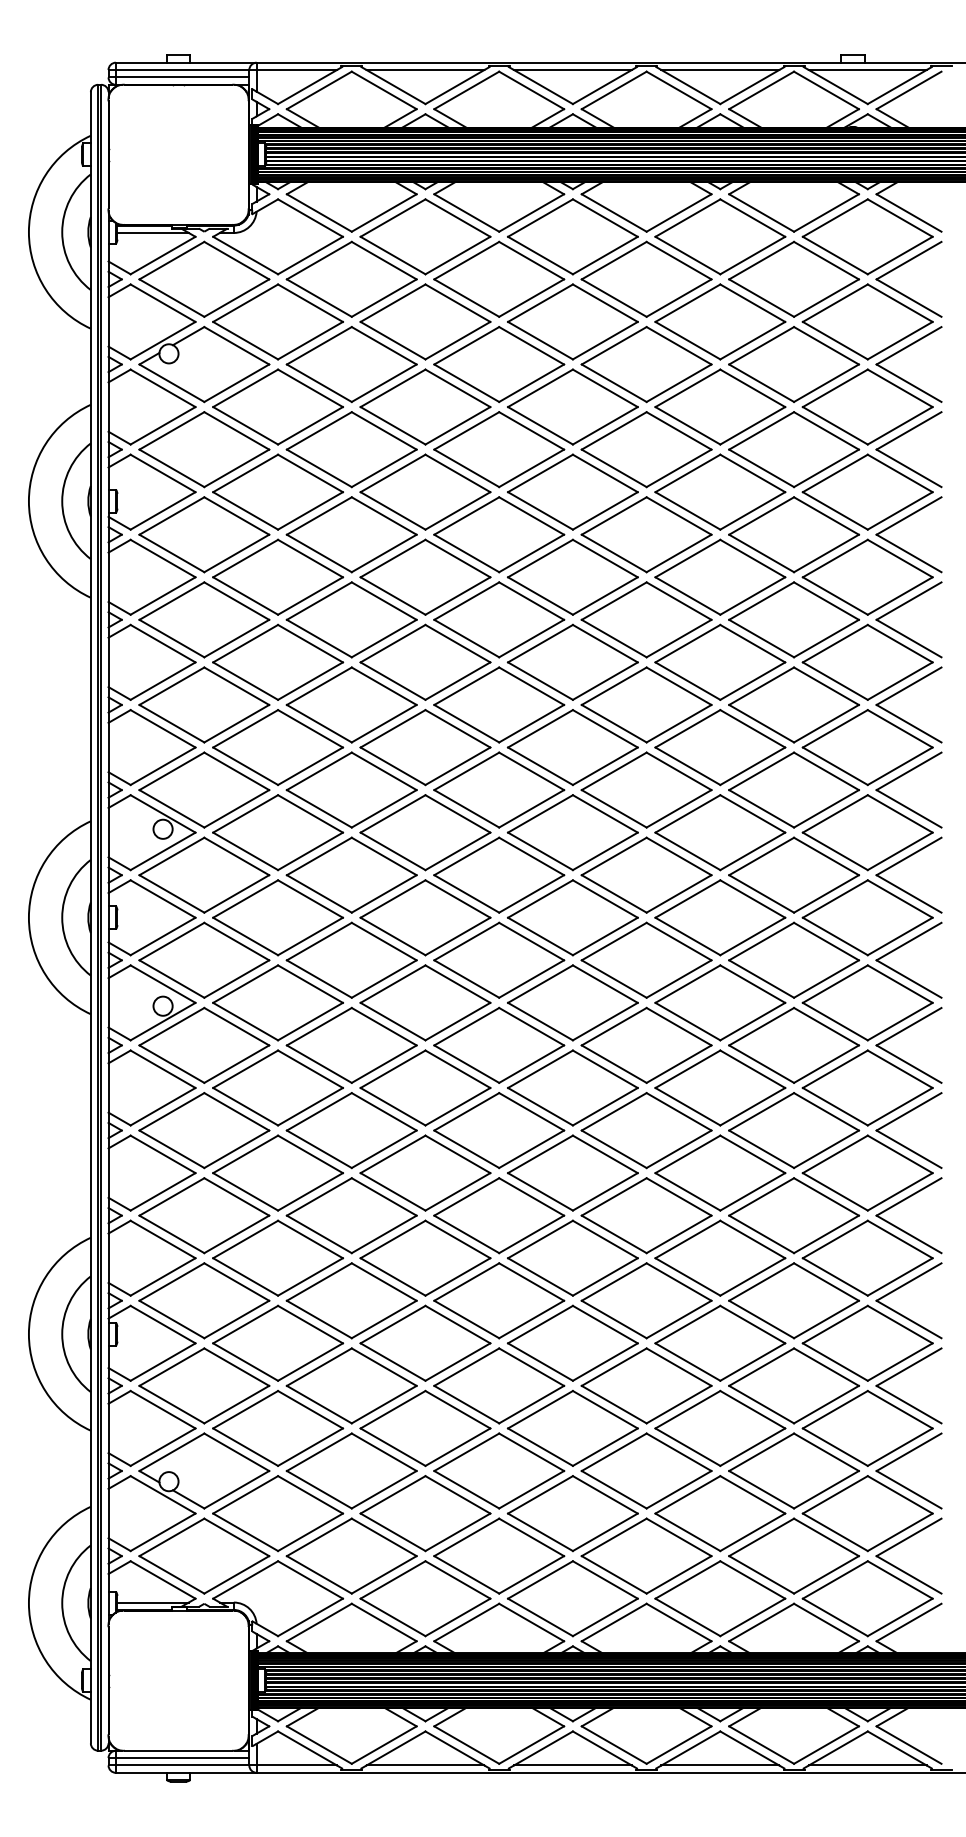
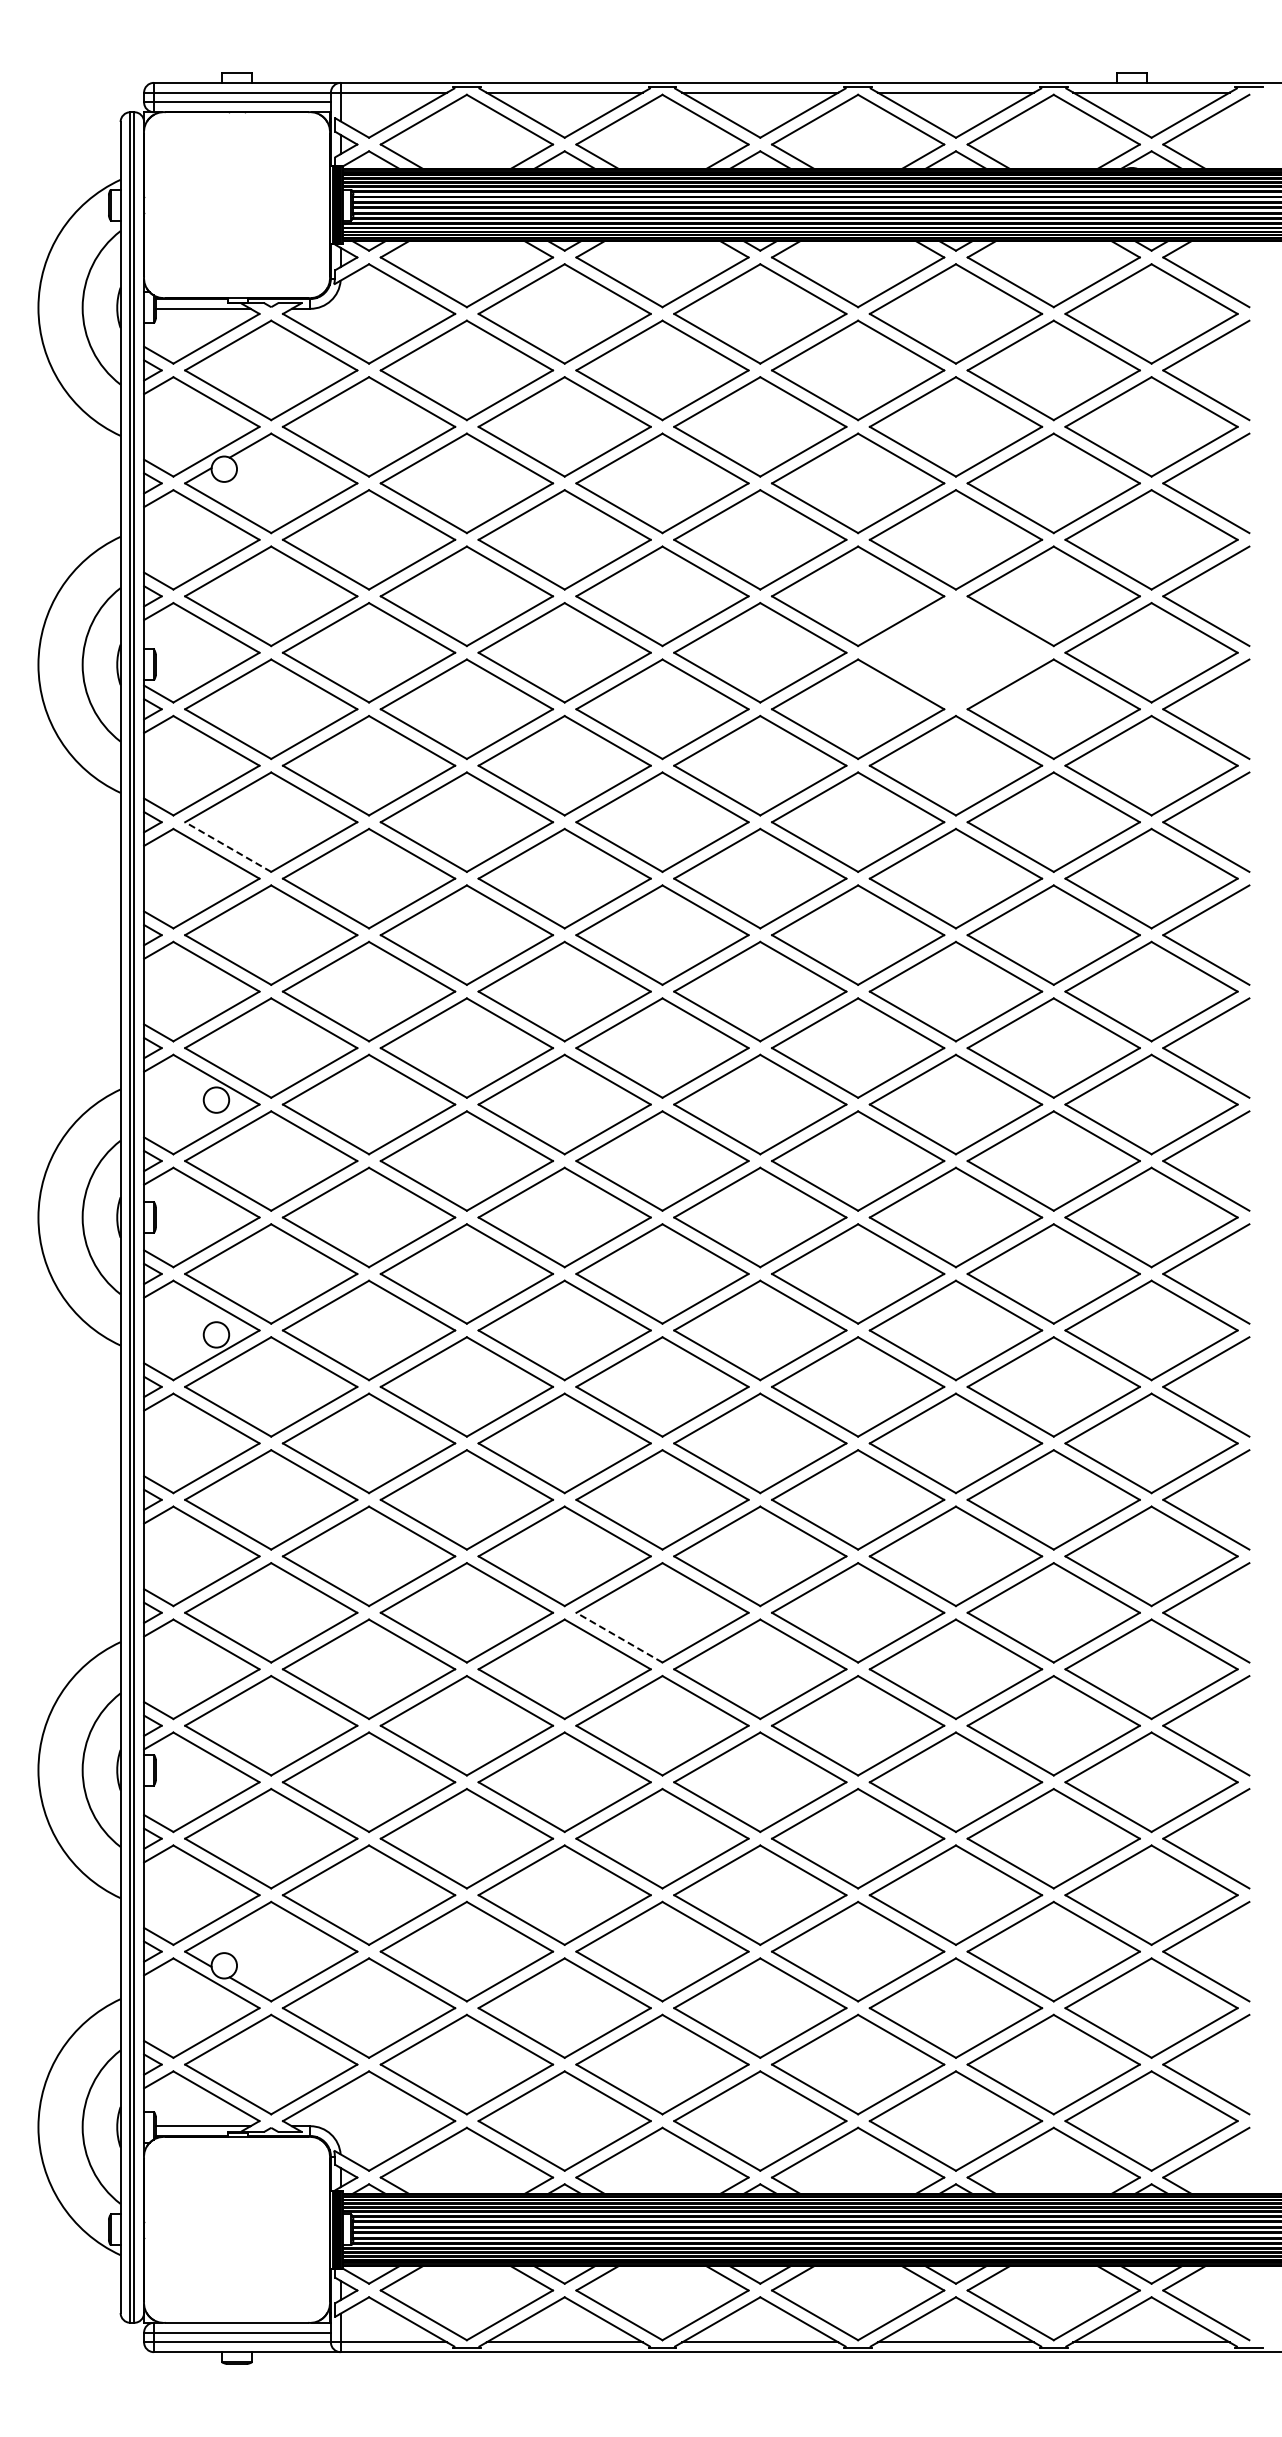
part: (720, 491) -> (955, 652), removed
line: (172, 638) -> (228, 847), solid -> dashed
line: (466, 1234) -> (619, 1637), solid -> dashed

